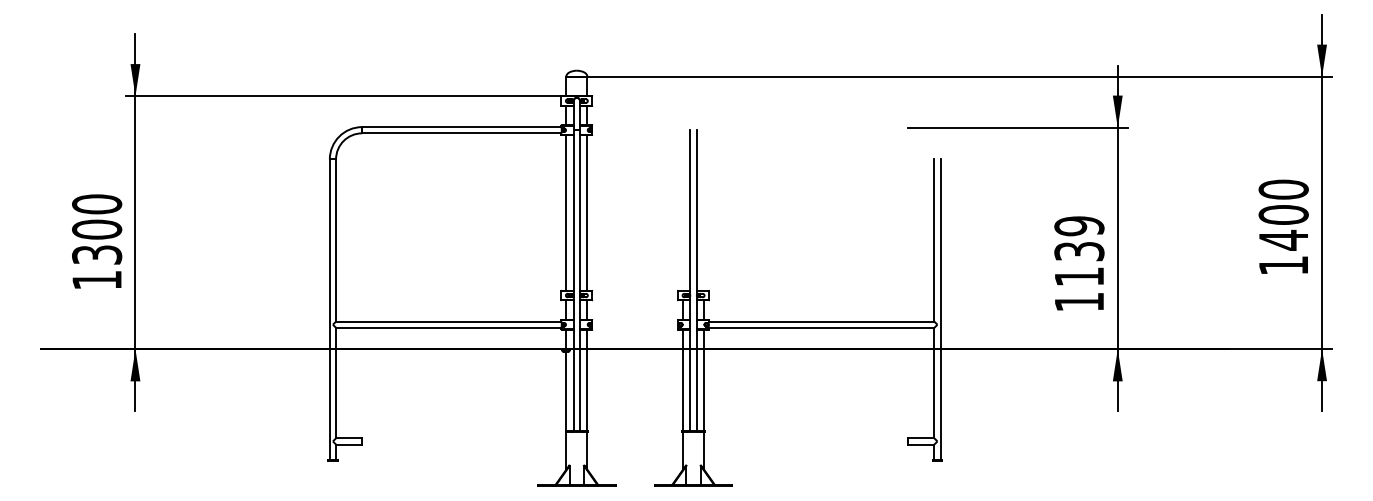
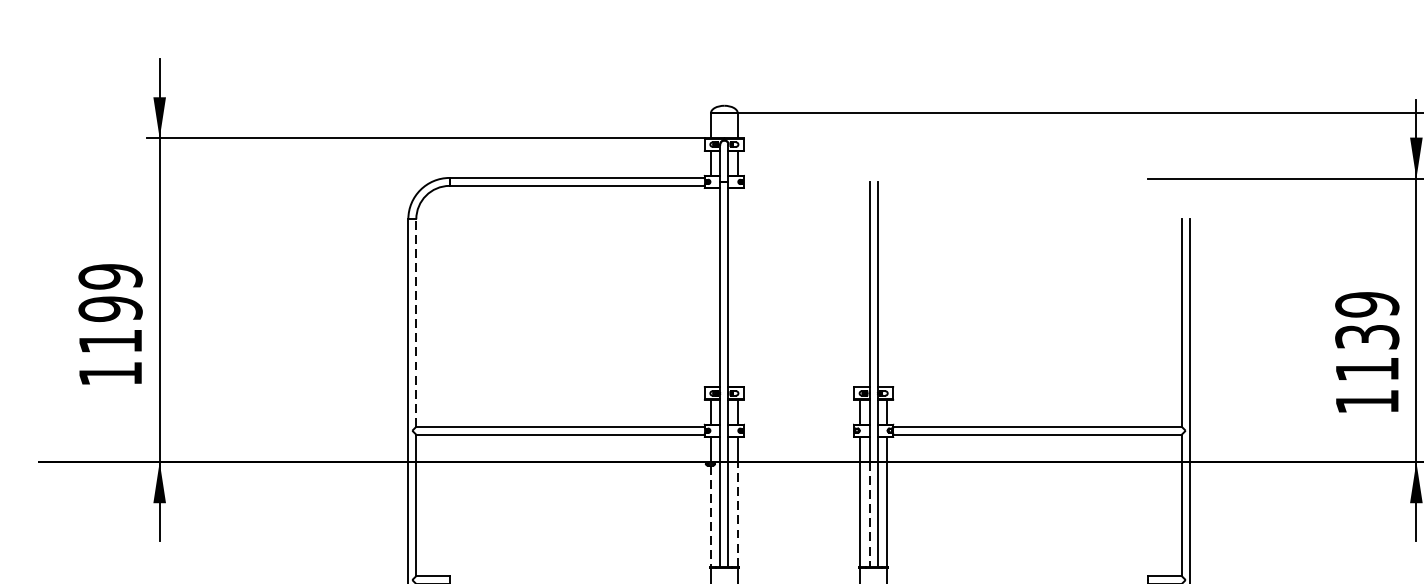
line: (566, 212) -> (711, 287), removed
line: (587, 212) -> (737, 287), removed
text: (97, 229) -> (111, 308), 1300 -> 1199
line: (336, 240) -> (416, 322), solid -> dashed
line: (587, 390) -> (737, 514), solid -> dashed
line: (690, 390) -> (869, 514), solid -> dashed
line: (566, 391) -> (711, 516), solid -> dashed

